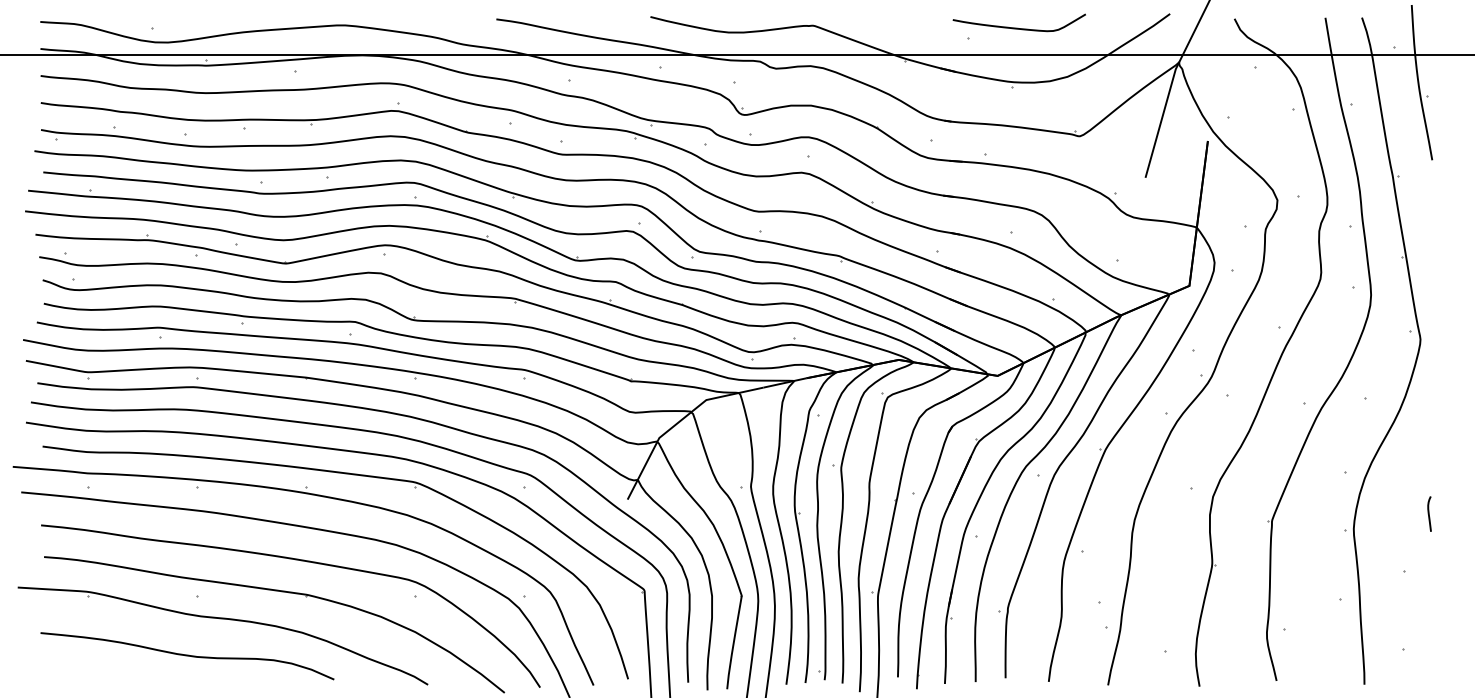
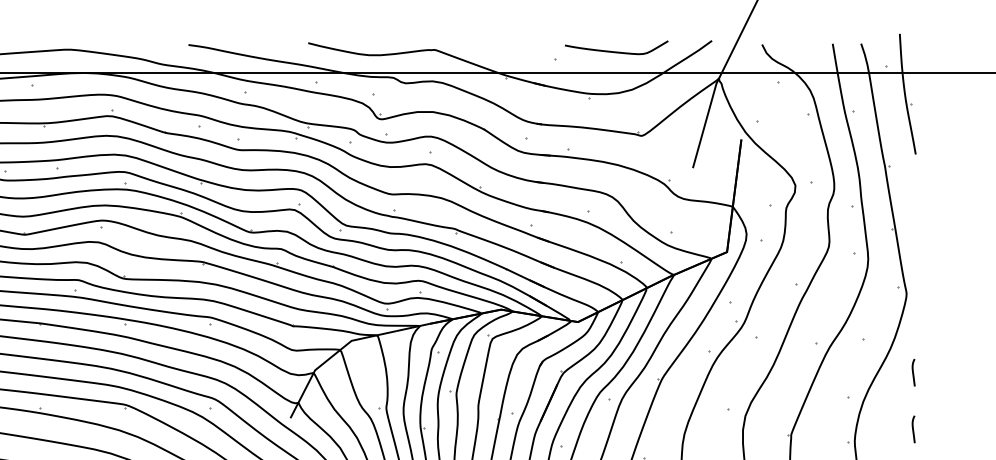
curve: (1017, 27) -> (615, 51), moved
curve: (1429, 440) -> (913, 372), added

